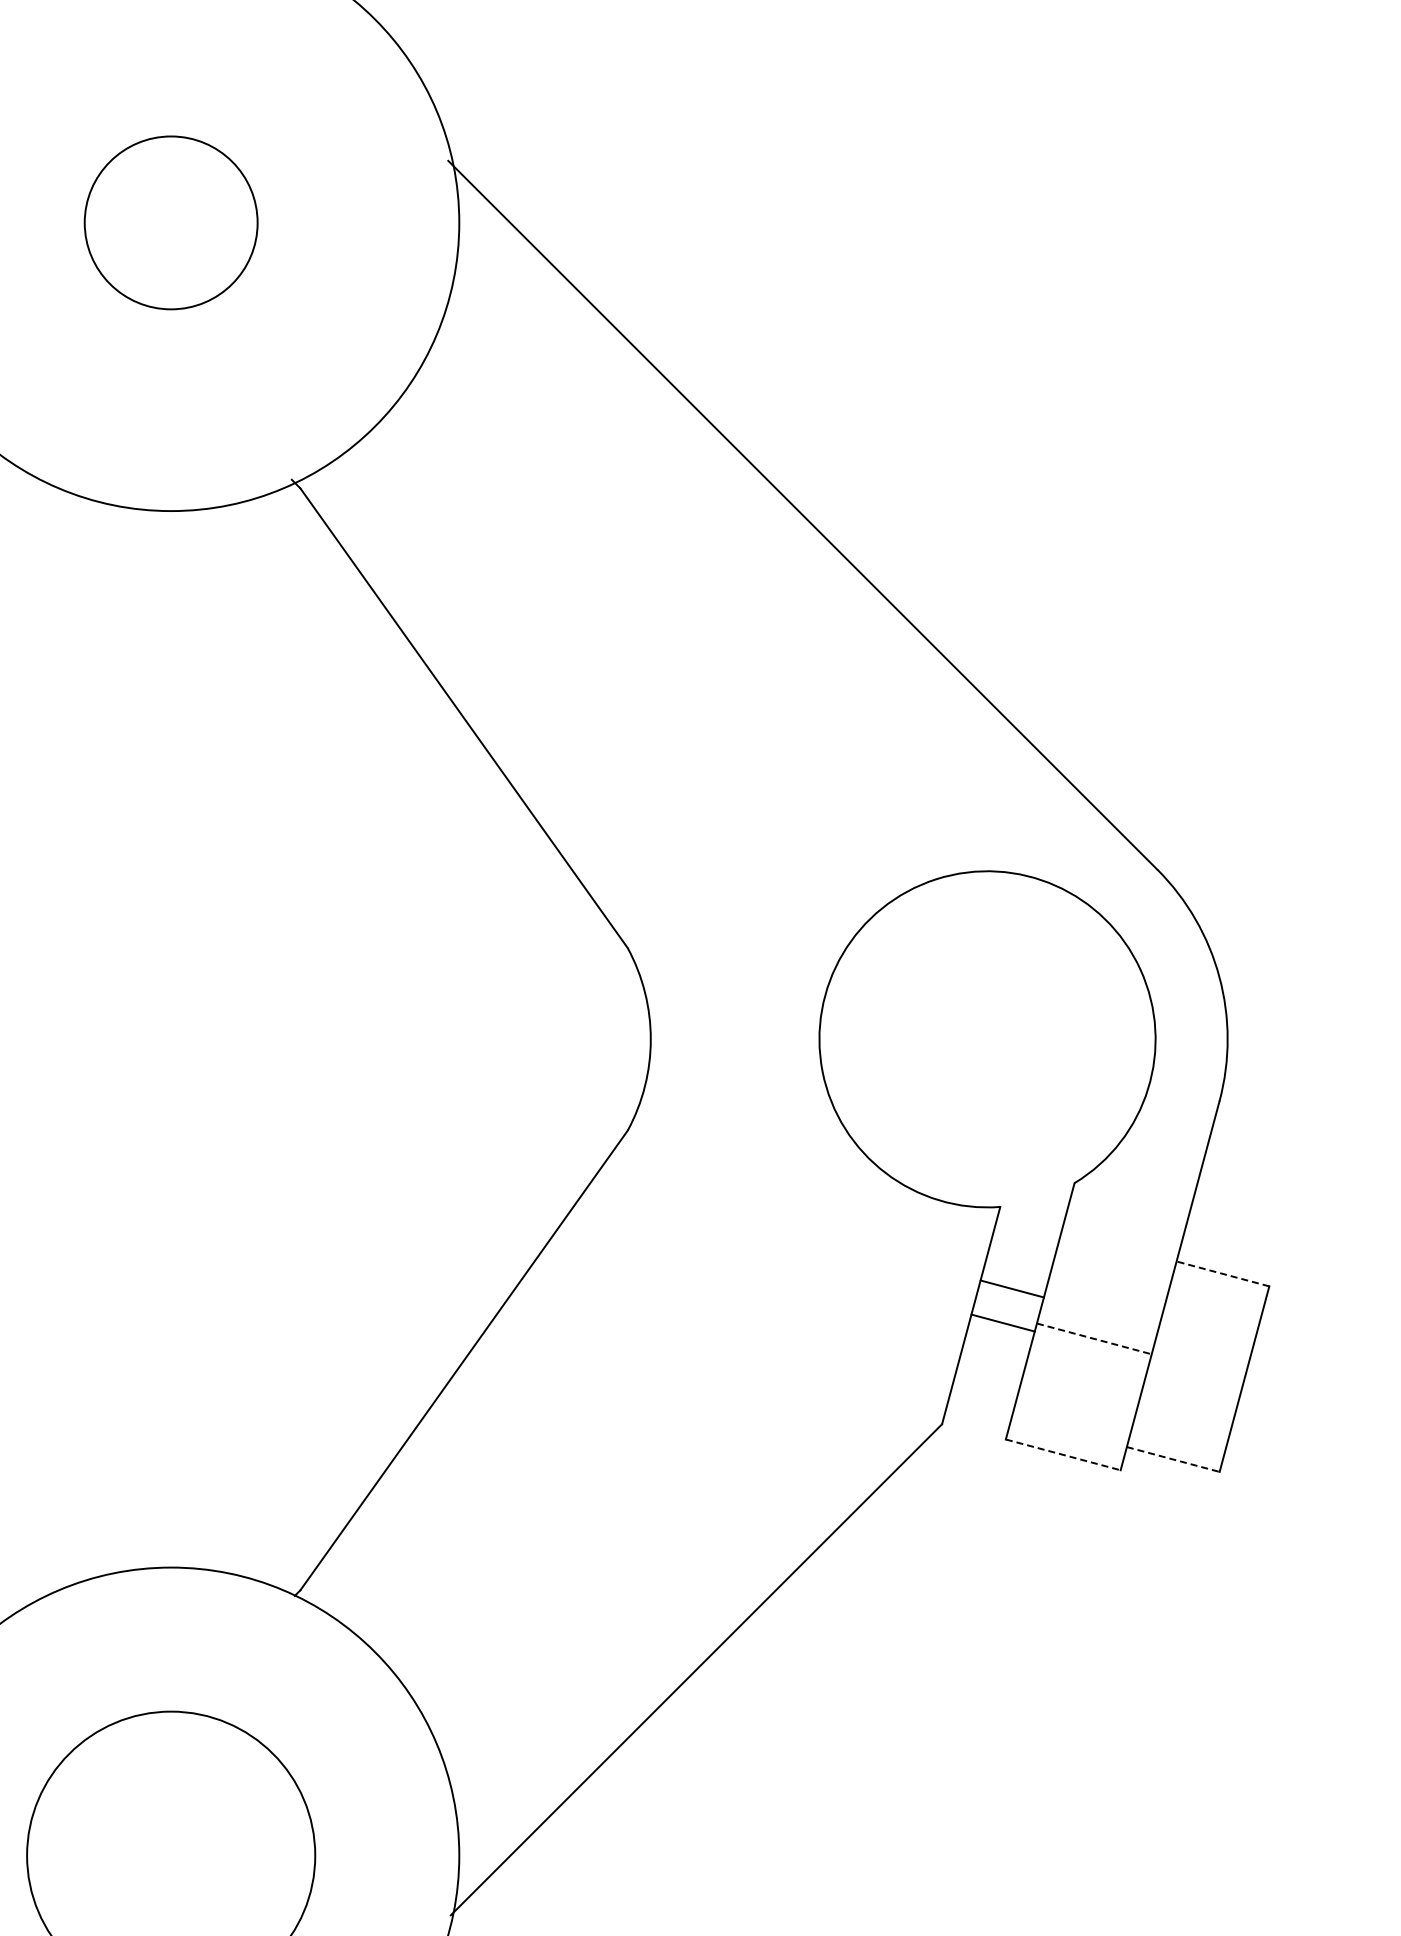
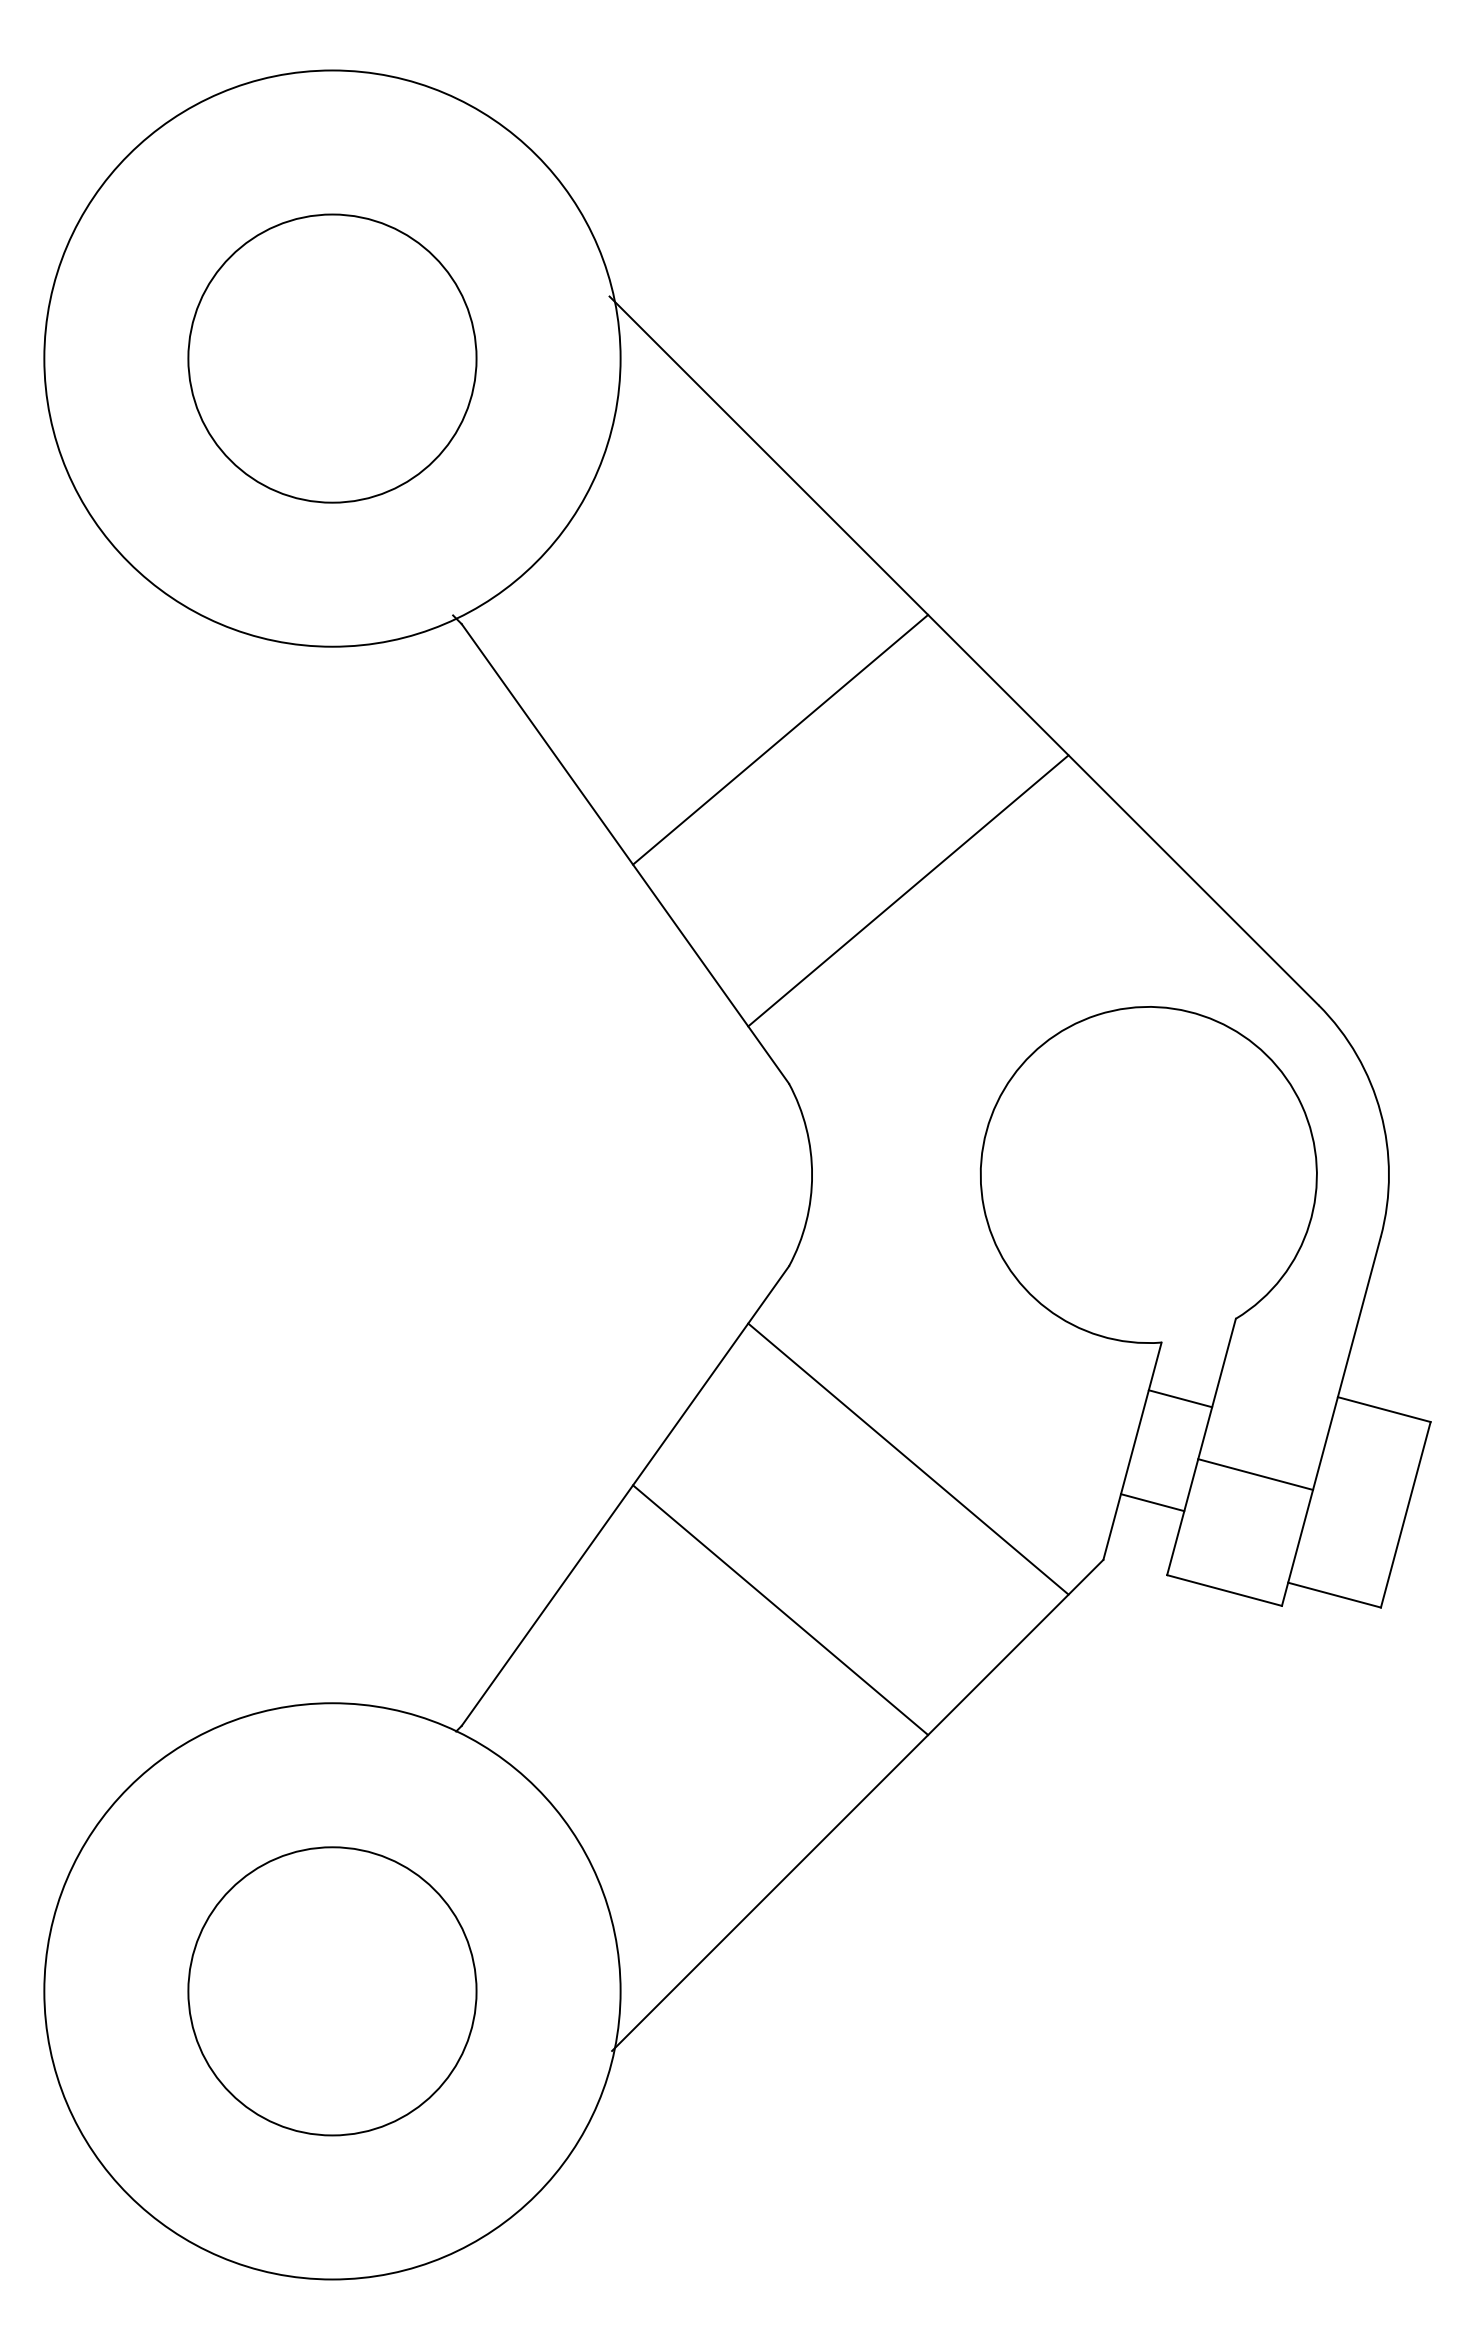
circle: (171, 222) -> (332, 358), size x1.67
line: (619, 603) -> (780, 739), added
line: (747, 754) -> (908, 890), added
line: (1222, 1273) -> (1383, 1409), dashed -> solid
line: (1012, 1288) -> (1152, 1502), moved
line: (747, 1322) -> (908, 1458), added
line: (1003, 1322) -> (1180, 1398), moved
line: (1095, 1338) -> (1256, 1474), dashed -> solid
line: (1064, 1454) -> (1225, 1590), dashed -> solid
line: (1174, 1459) -> (1335, 1595), dashed -> solid
line: (619, 1474) -> (780, 1610), added

